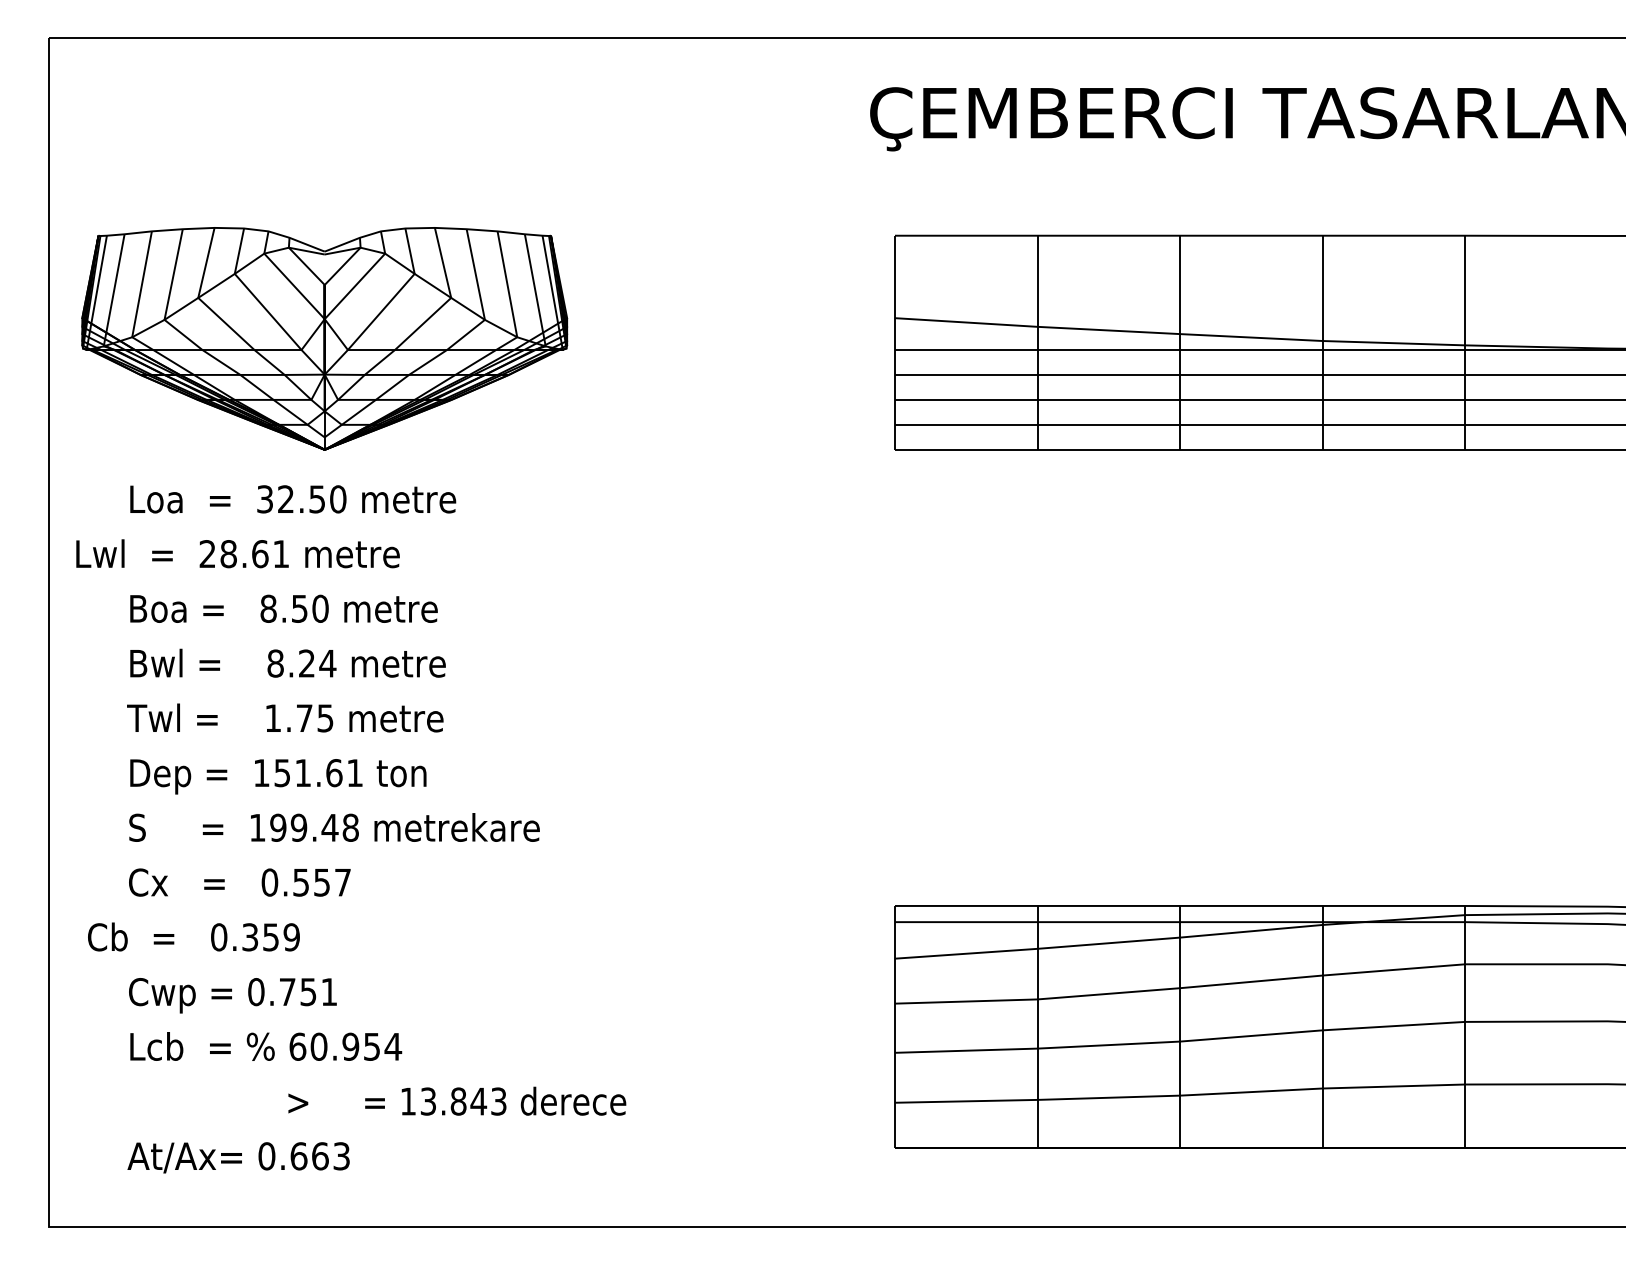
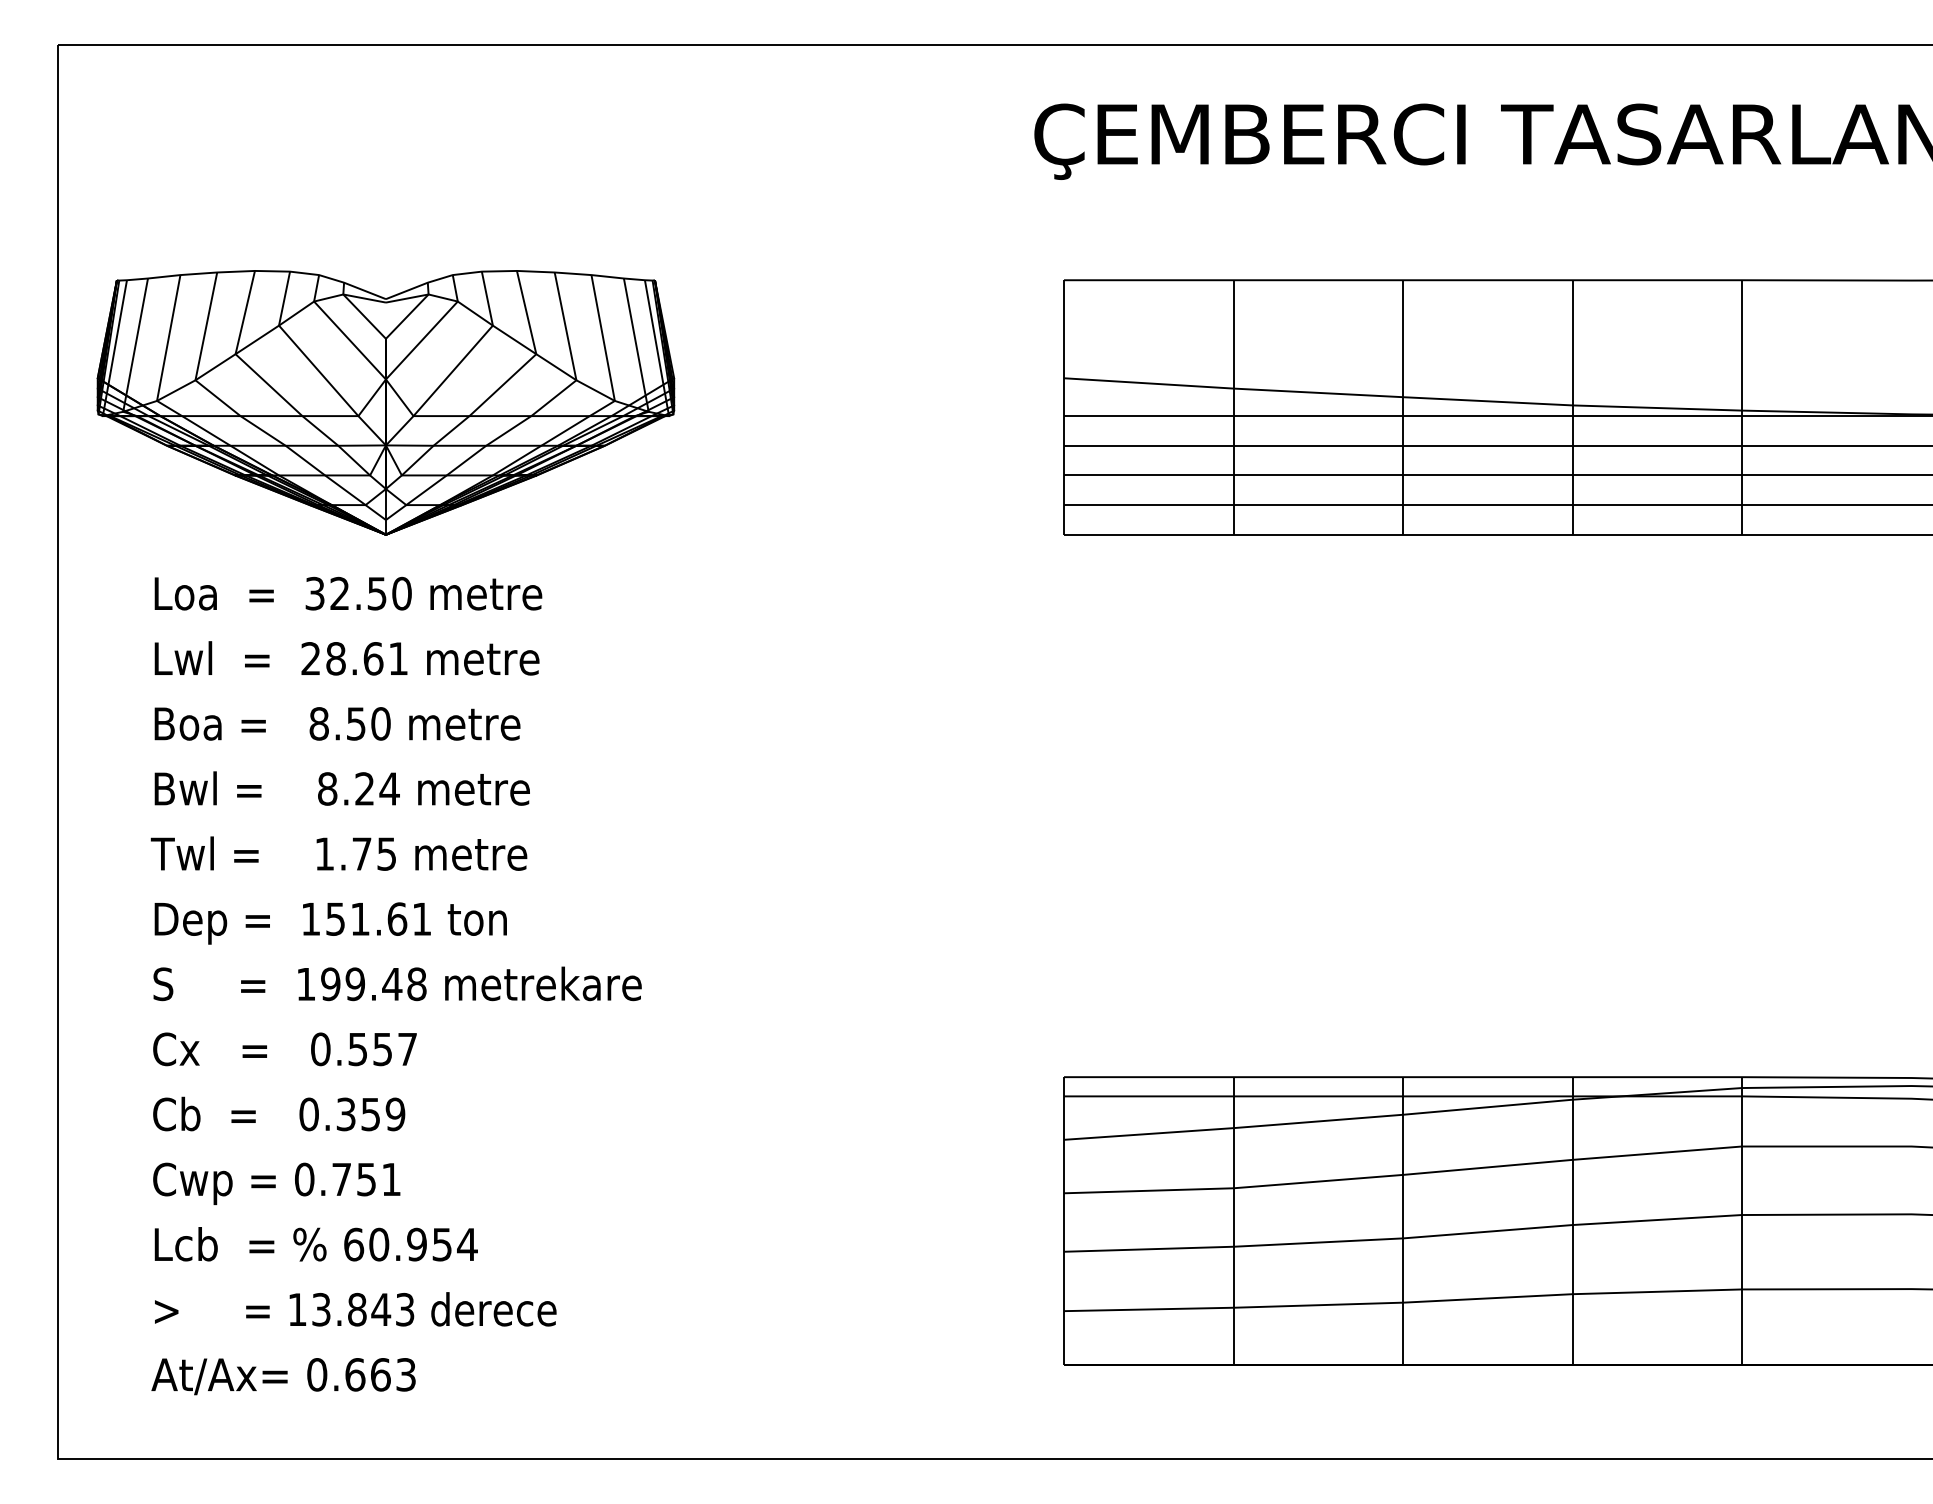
text: (237, 553) -> (346, 658), moved
text: (193, 936) -> (278, 1113), moved
text: (457, 1100) -> (355, 1308), moved

